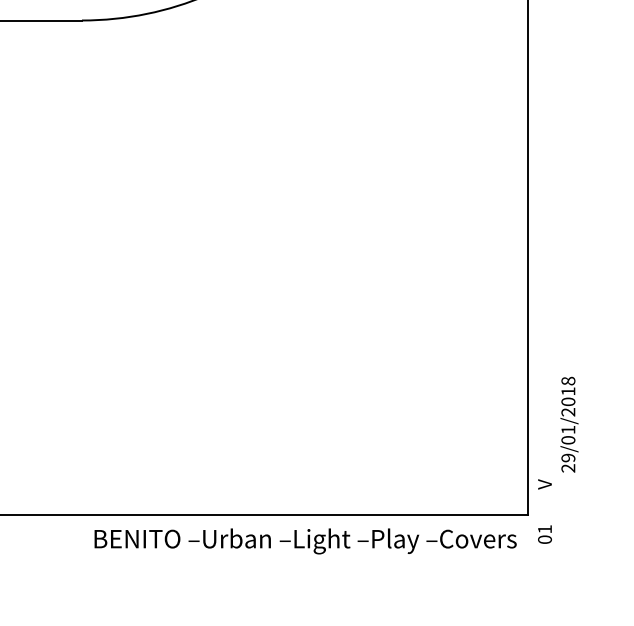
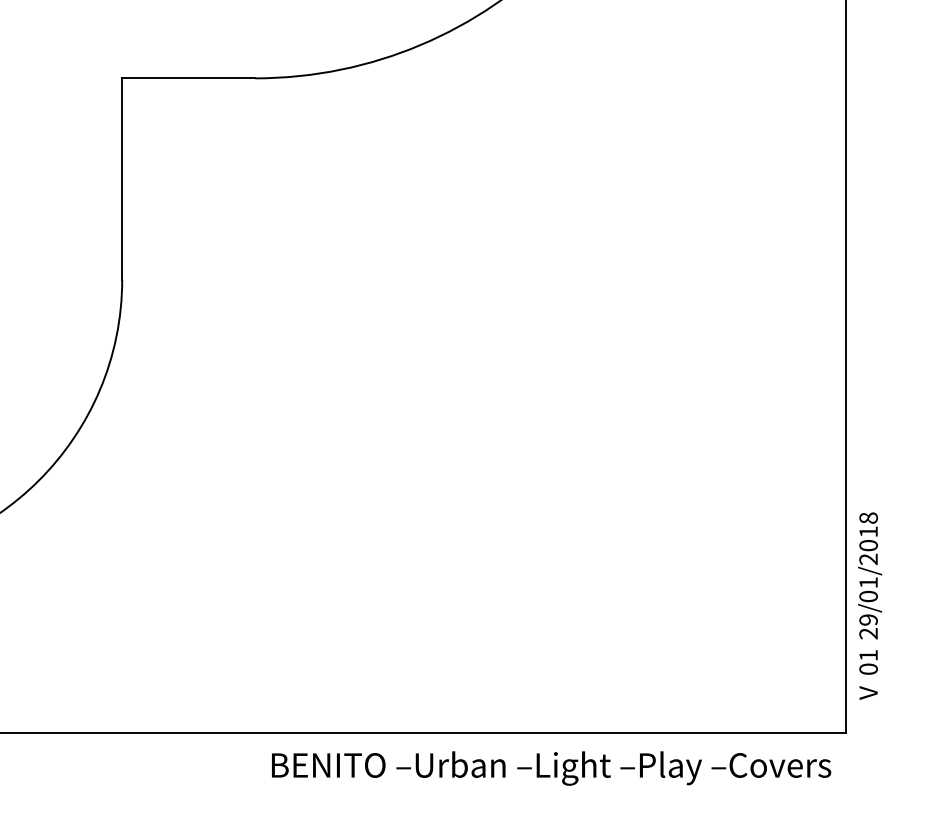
text: (569, 424) -> (870, 575), moved
text: (544, 534) -> (868, 662), moved

